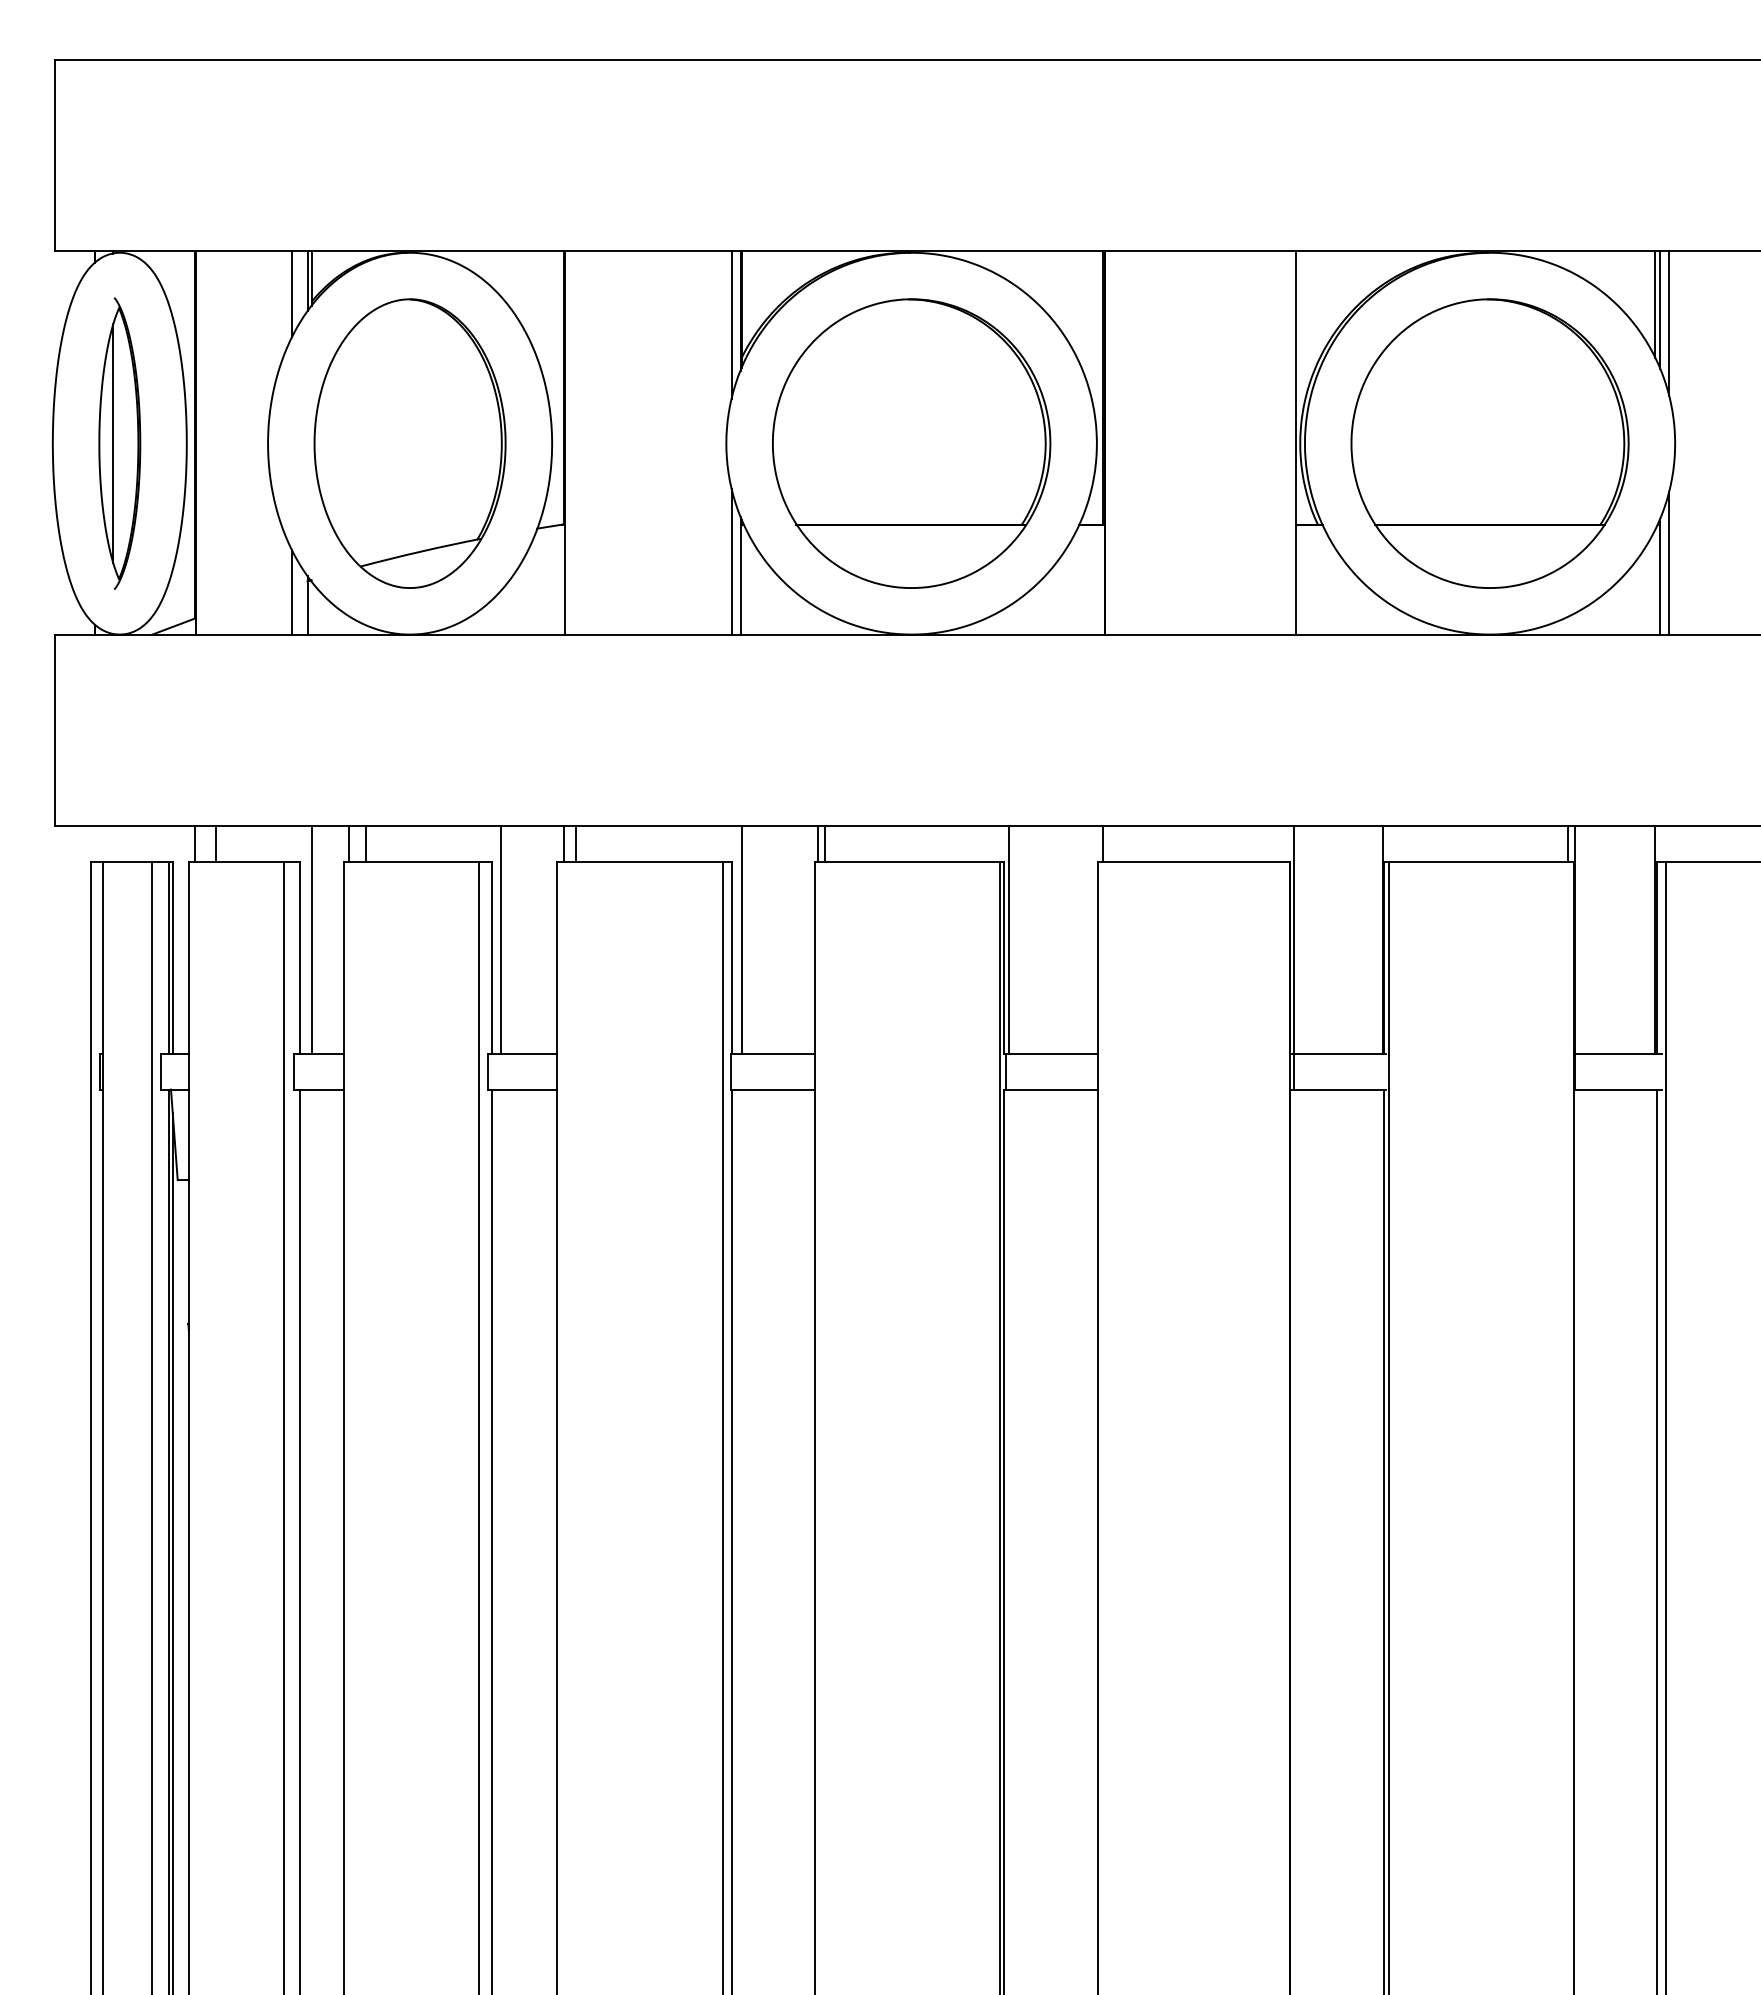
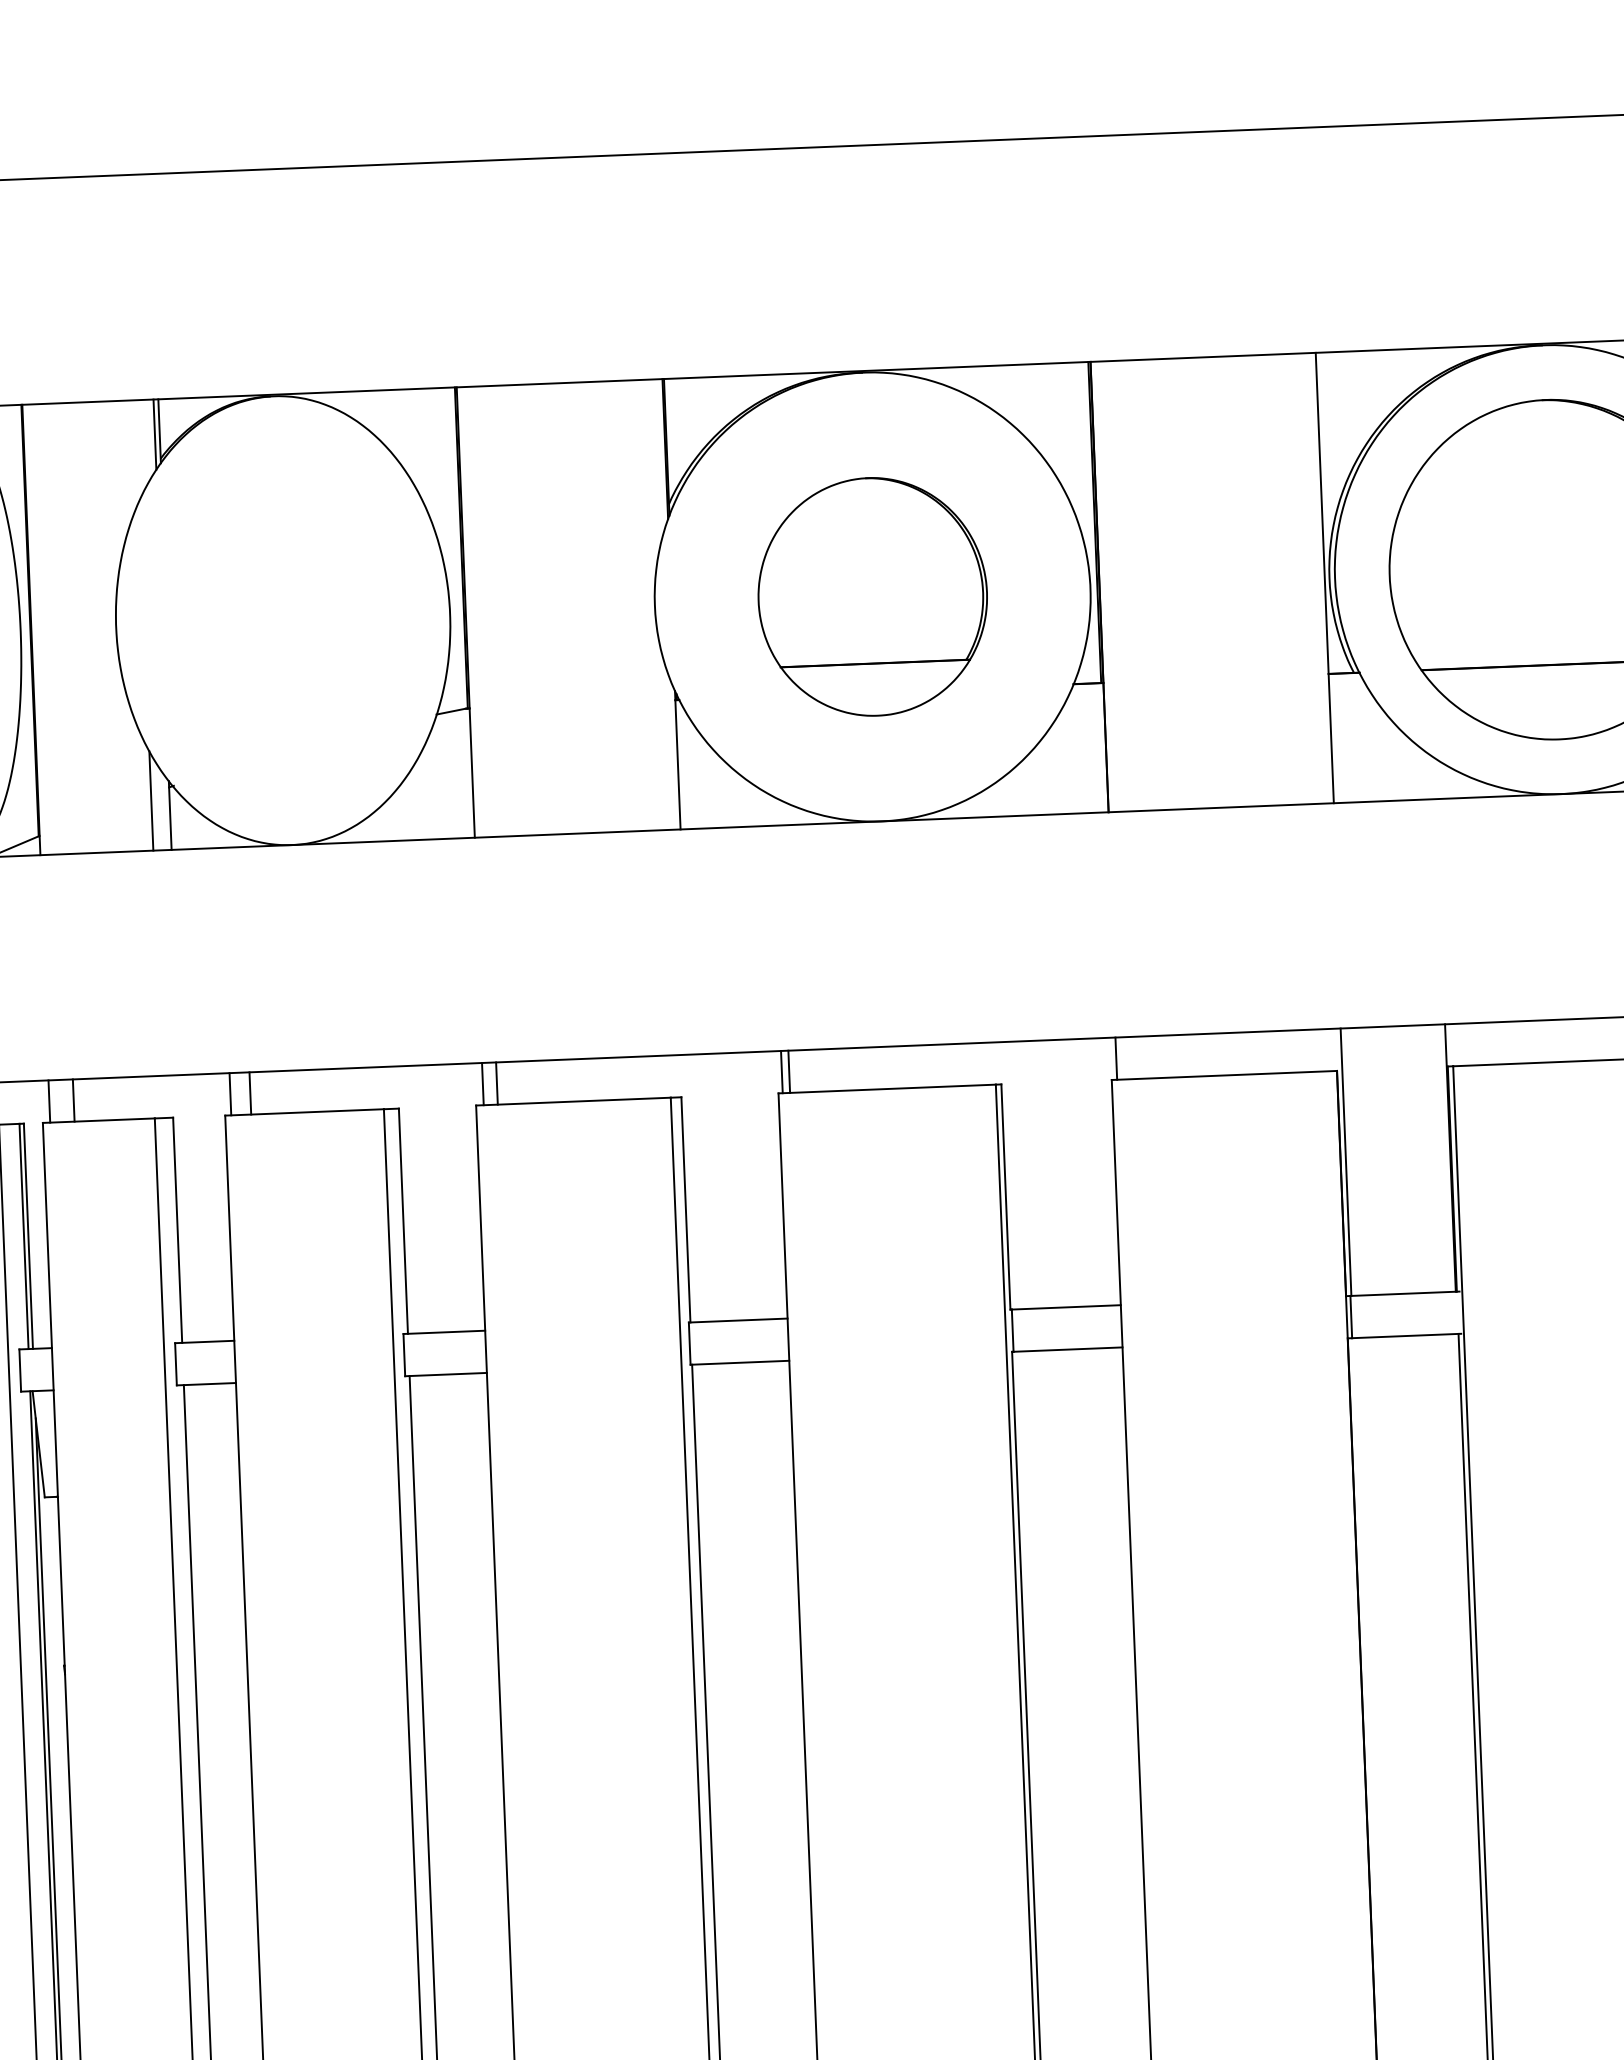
line: (292, 294) -> (137, 450), removed
line: (731, 324) -> (655, 465), removed
part: (409, 443) -> (282, 620), removed
part: (911, 443) -> (872, 596), size x0.7
line: (731, 561) -> (666, 744), removed
line: (311, 939) -> (190, 1208), removed
line: (501, 939) -> (414, 1199), removed
line: (741, 939) -> (696, 1187), removed
line: (1009, 939) -> (1011, 1175), removed

